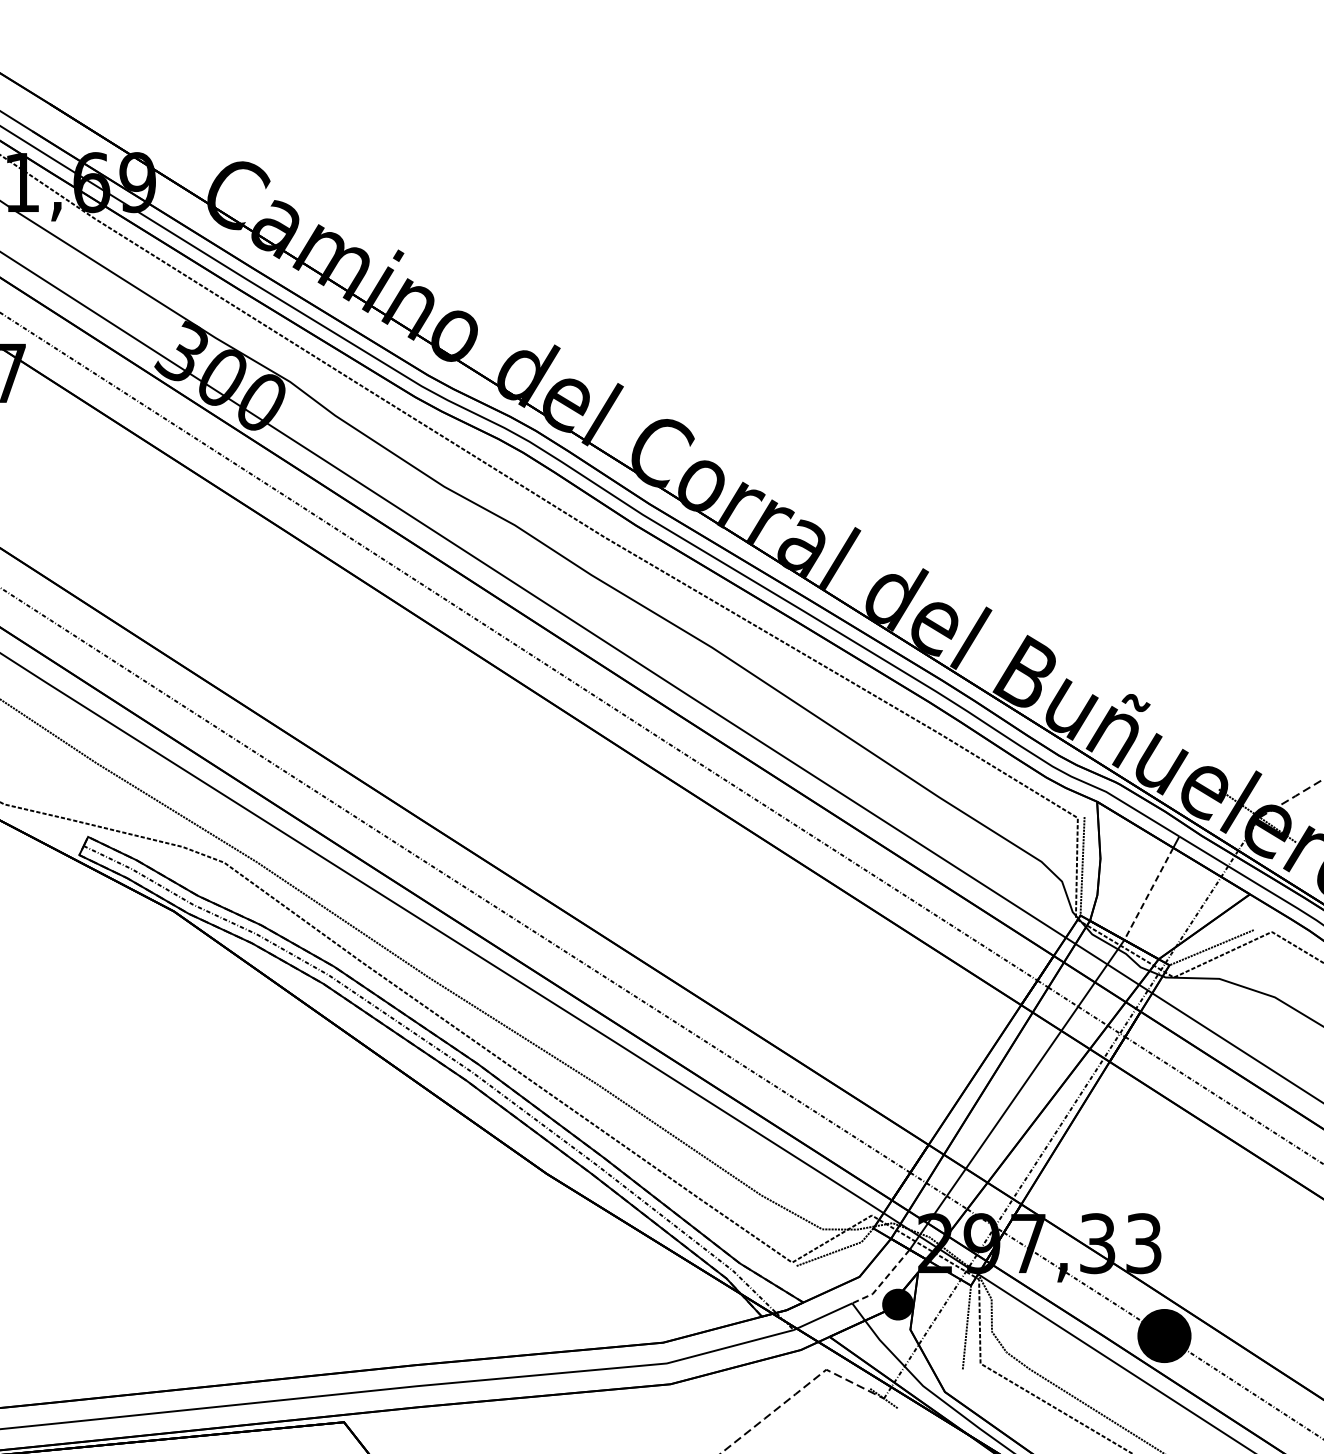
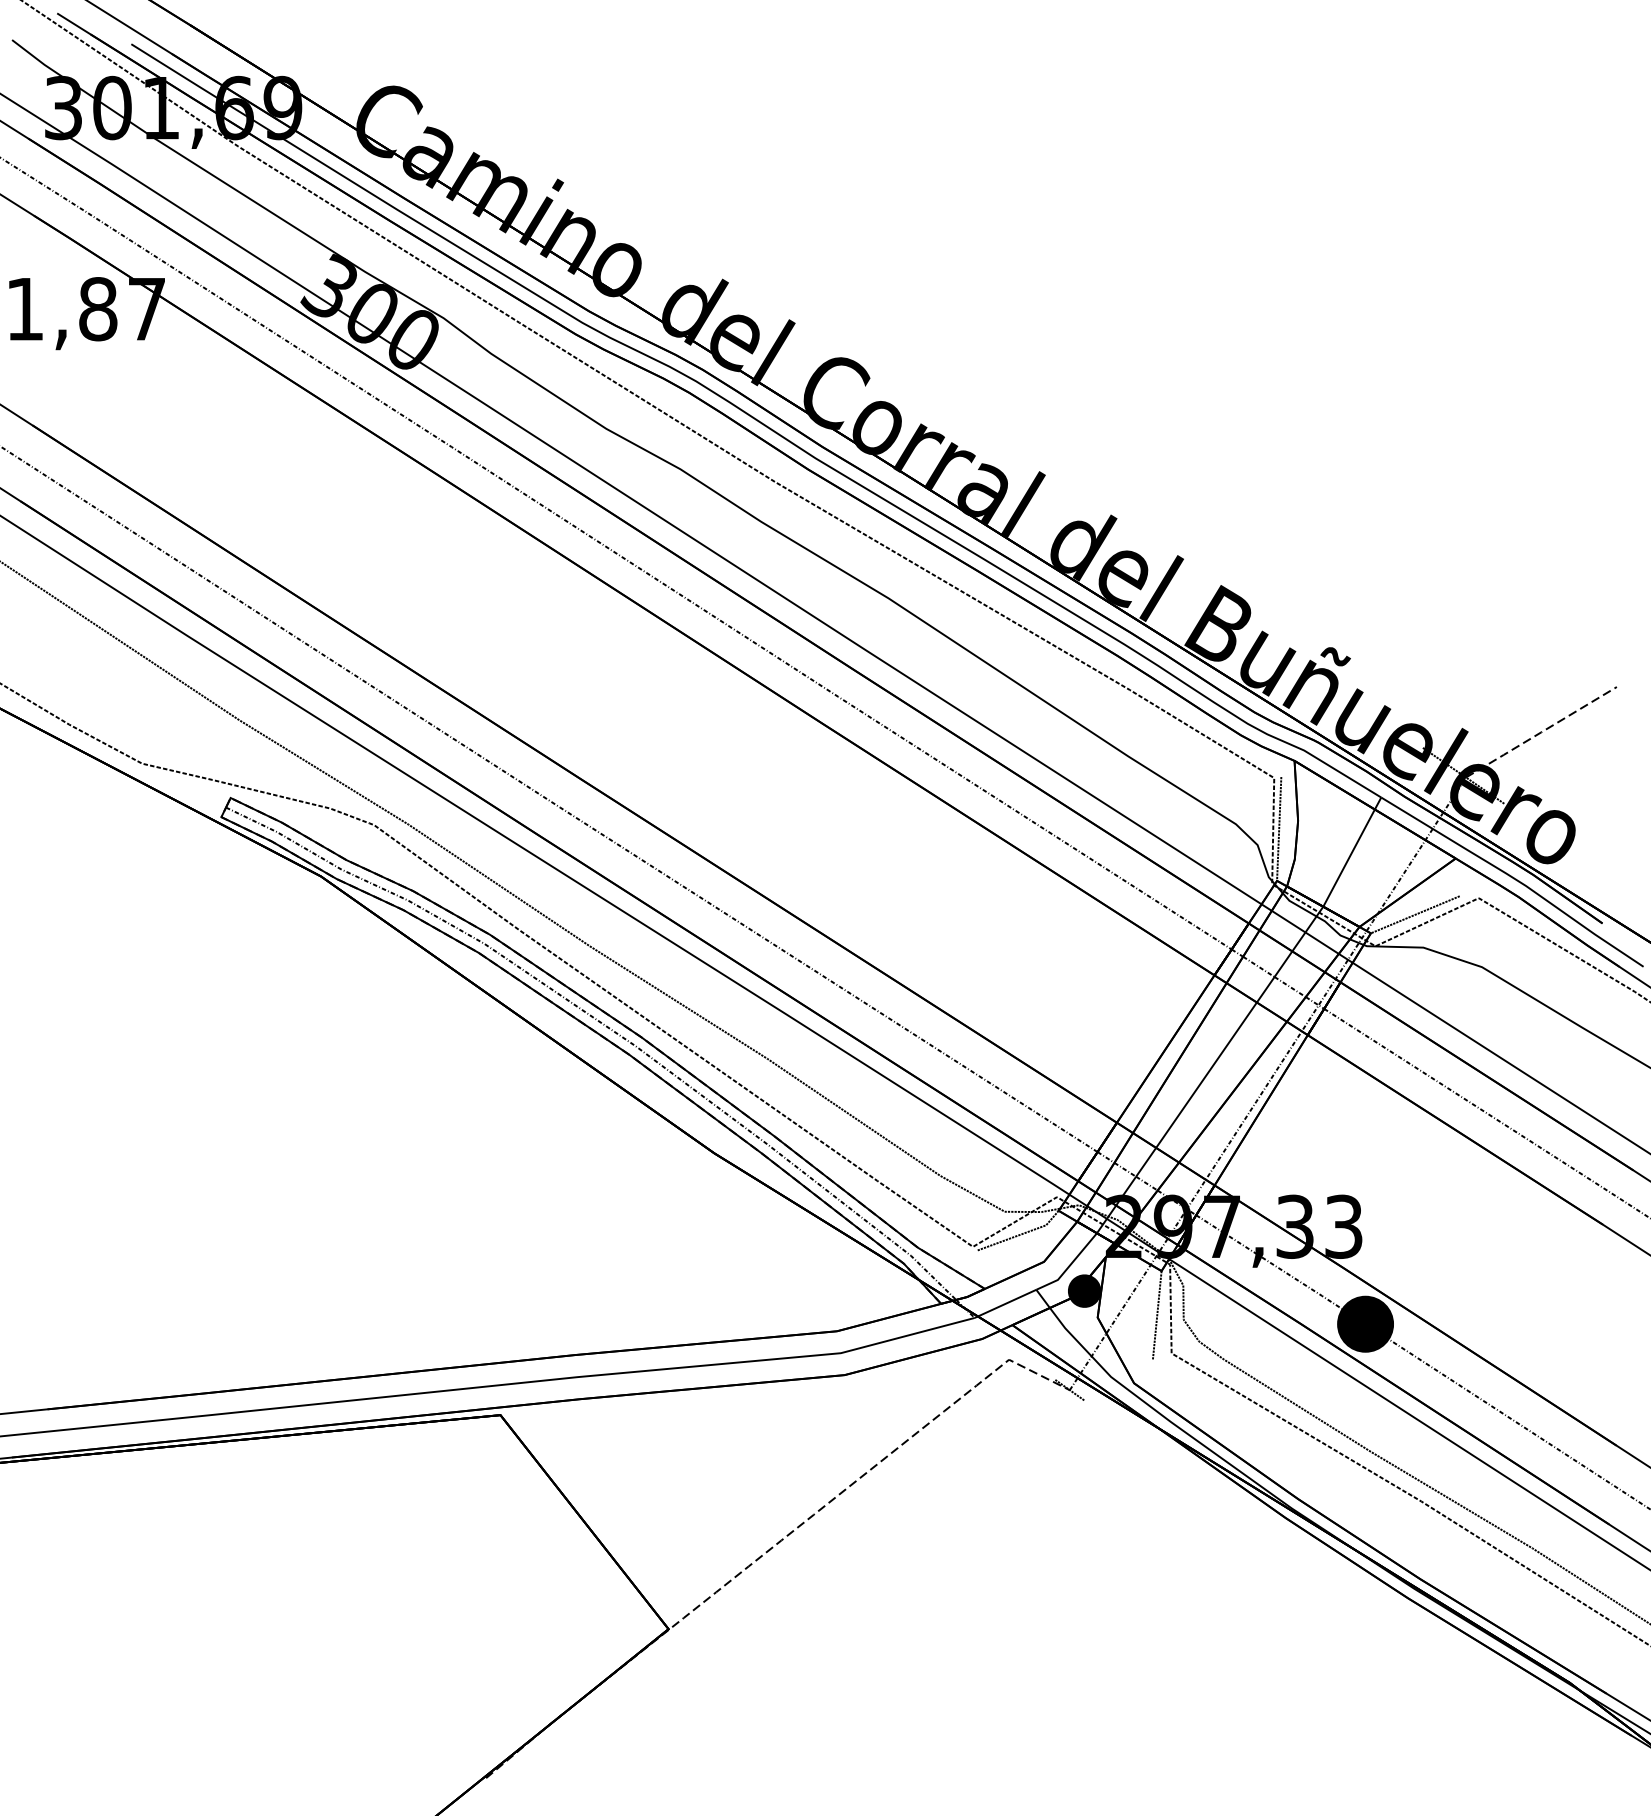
line: (1148, 894) -> (1348, 858), dashed -> solid
line: (883, 1281) -> (1069, 1266), dashed -> solid

